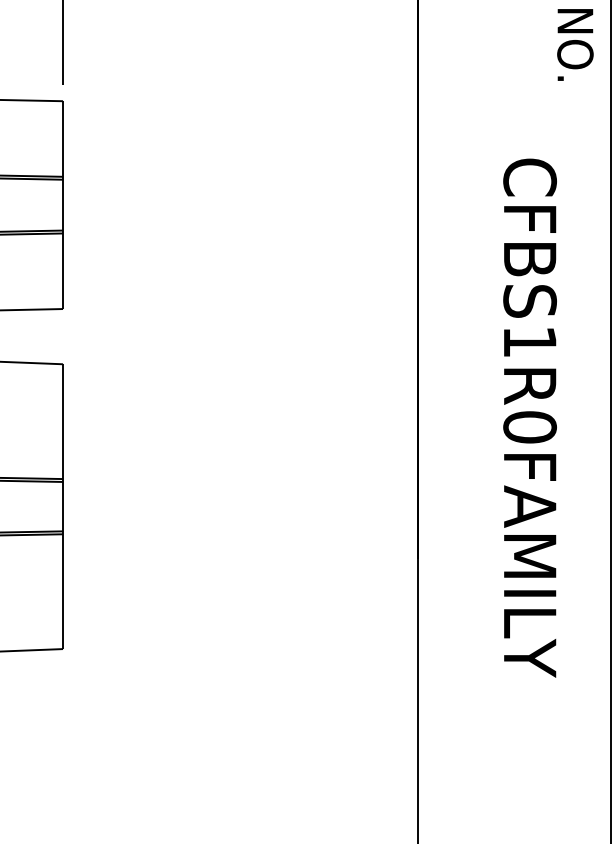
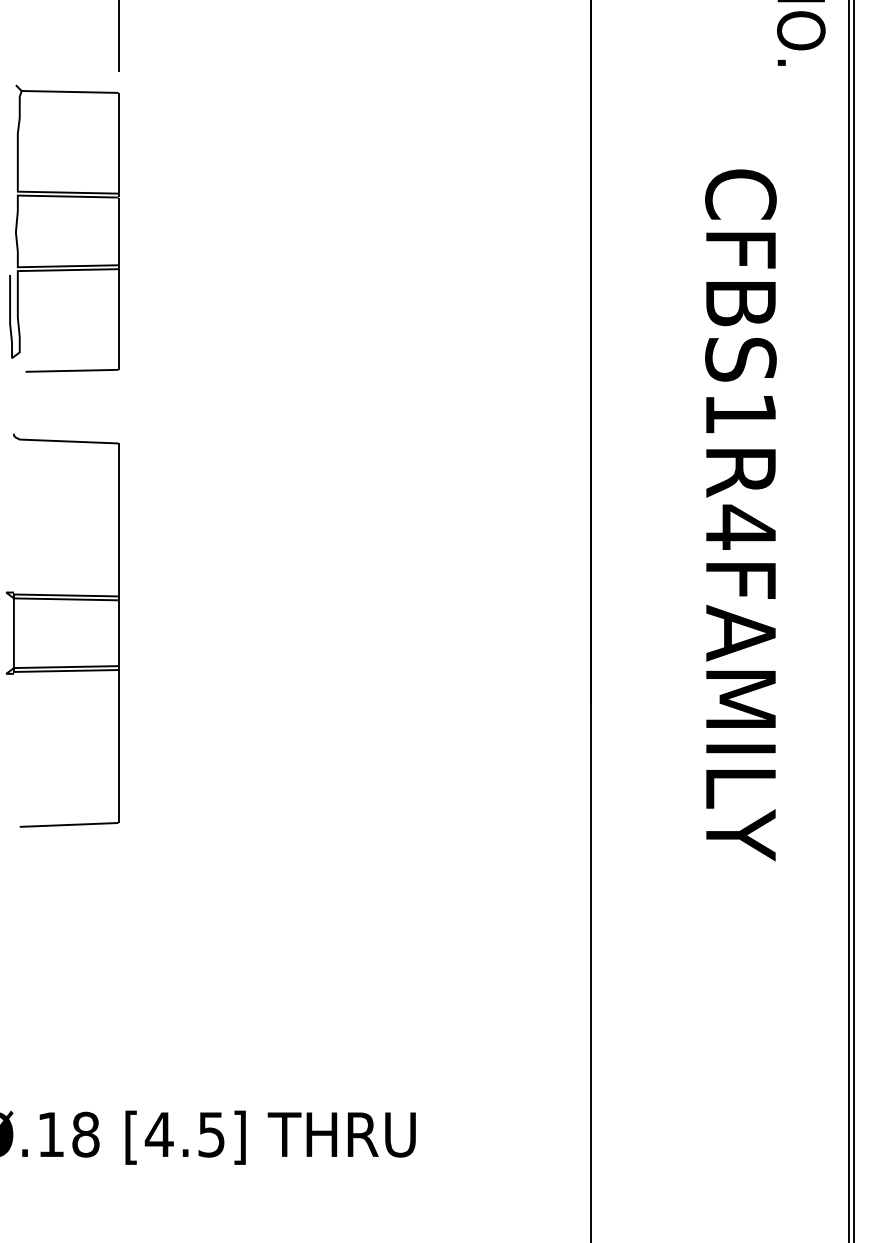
text: (529, 426) -> (740, 526), CFBS1R0FAMILY -> CFBS1R4FAMILY

